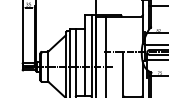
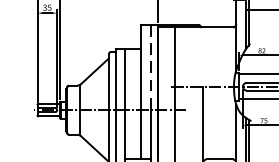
line: (91, 40) -> (151, 66), solid -> dashed

